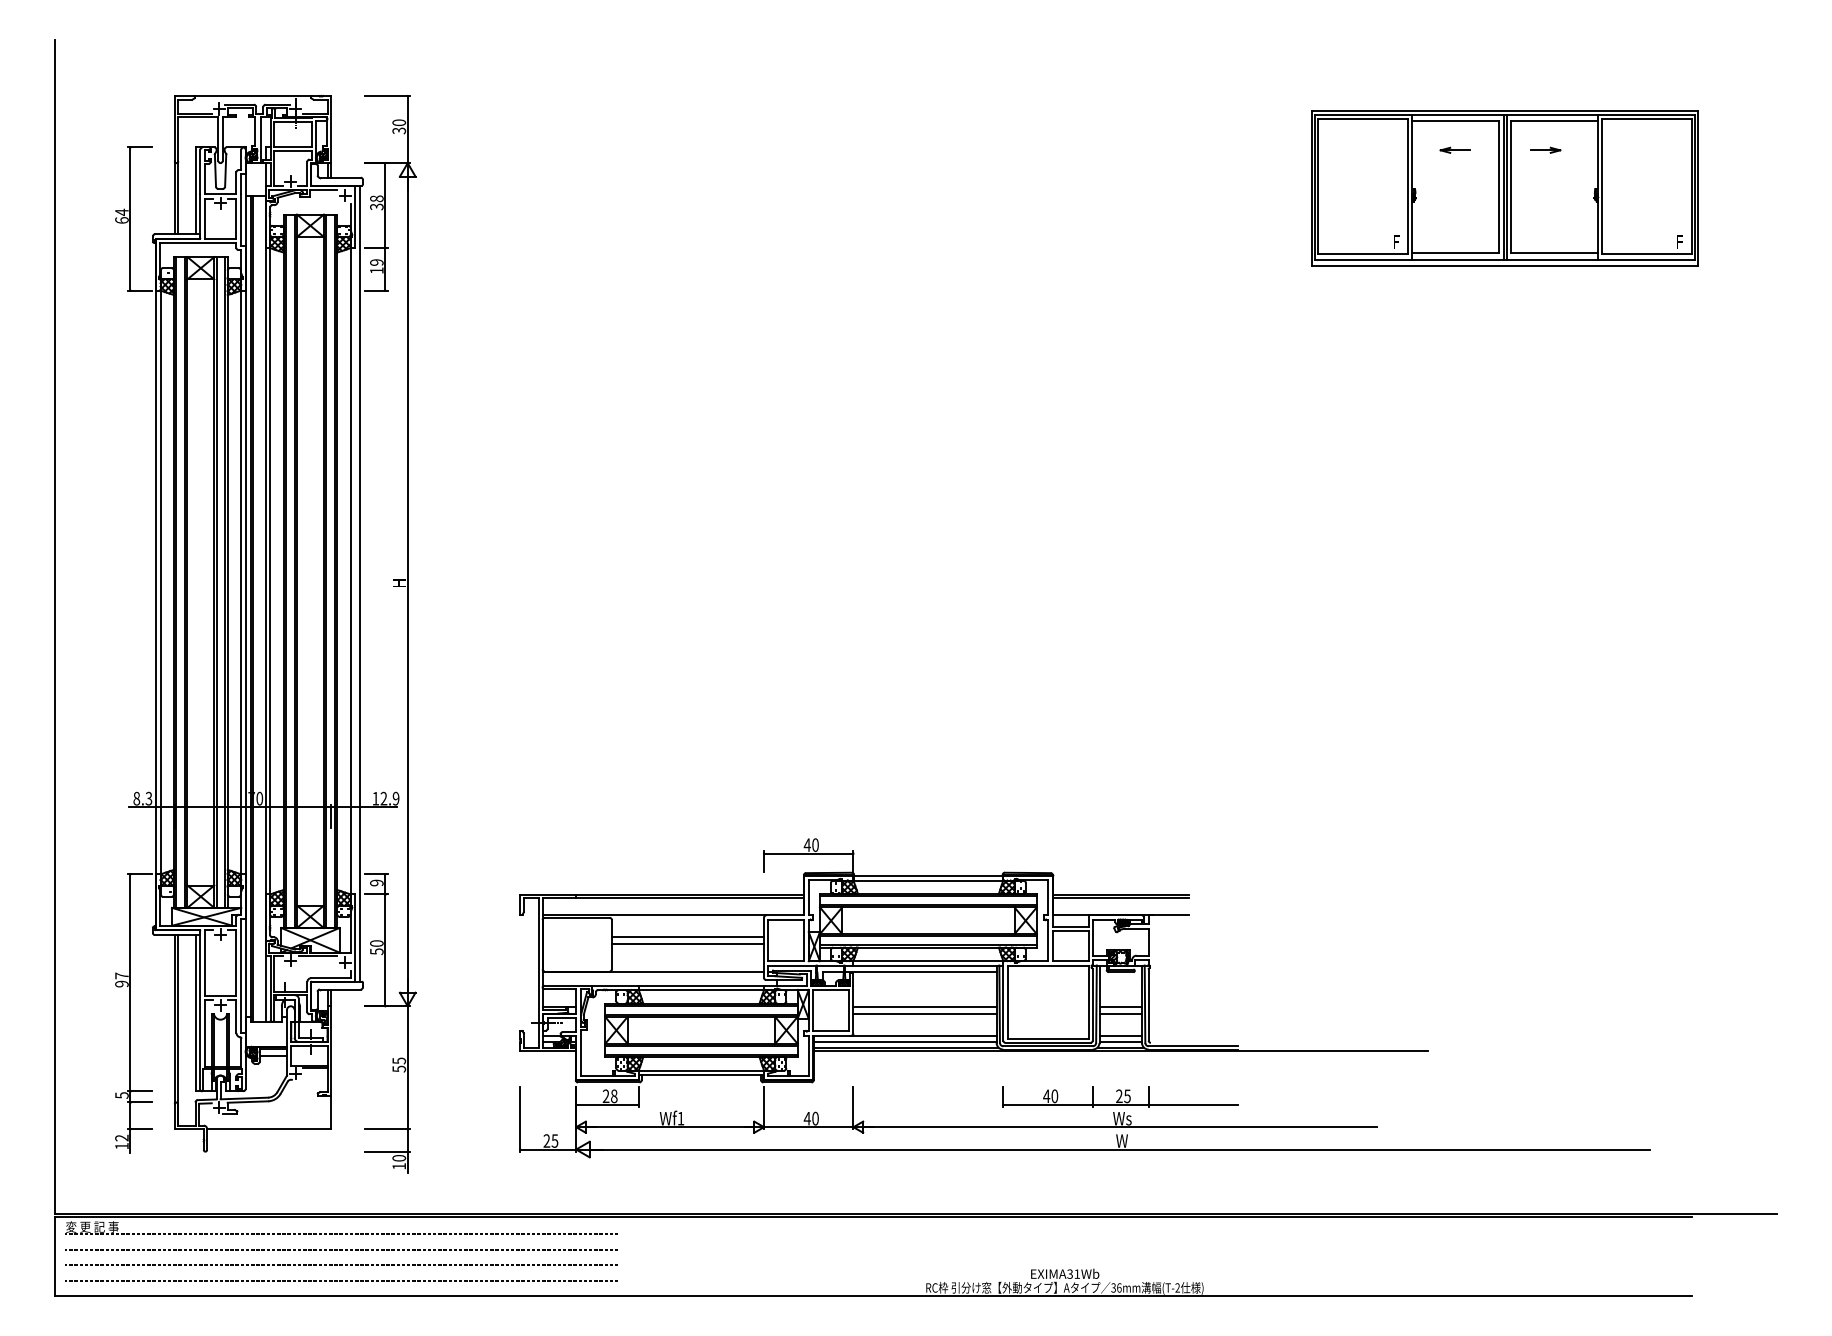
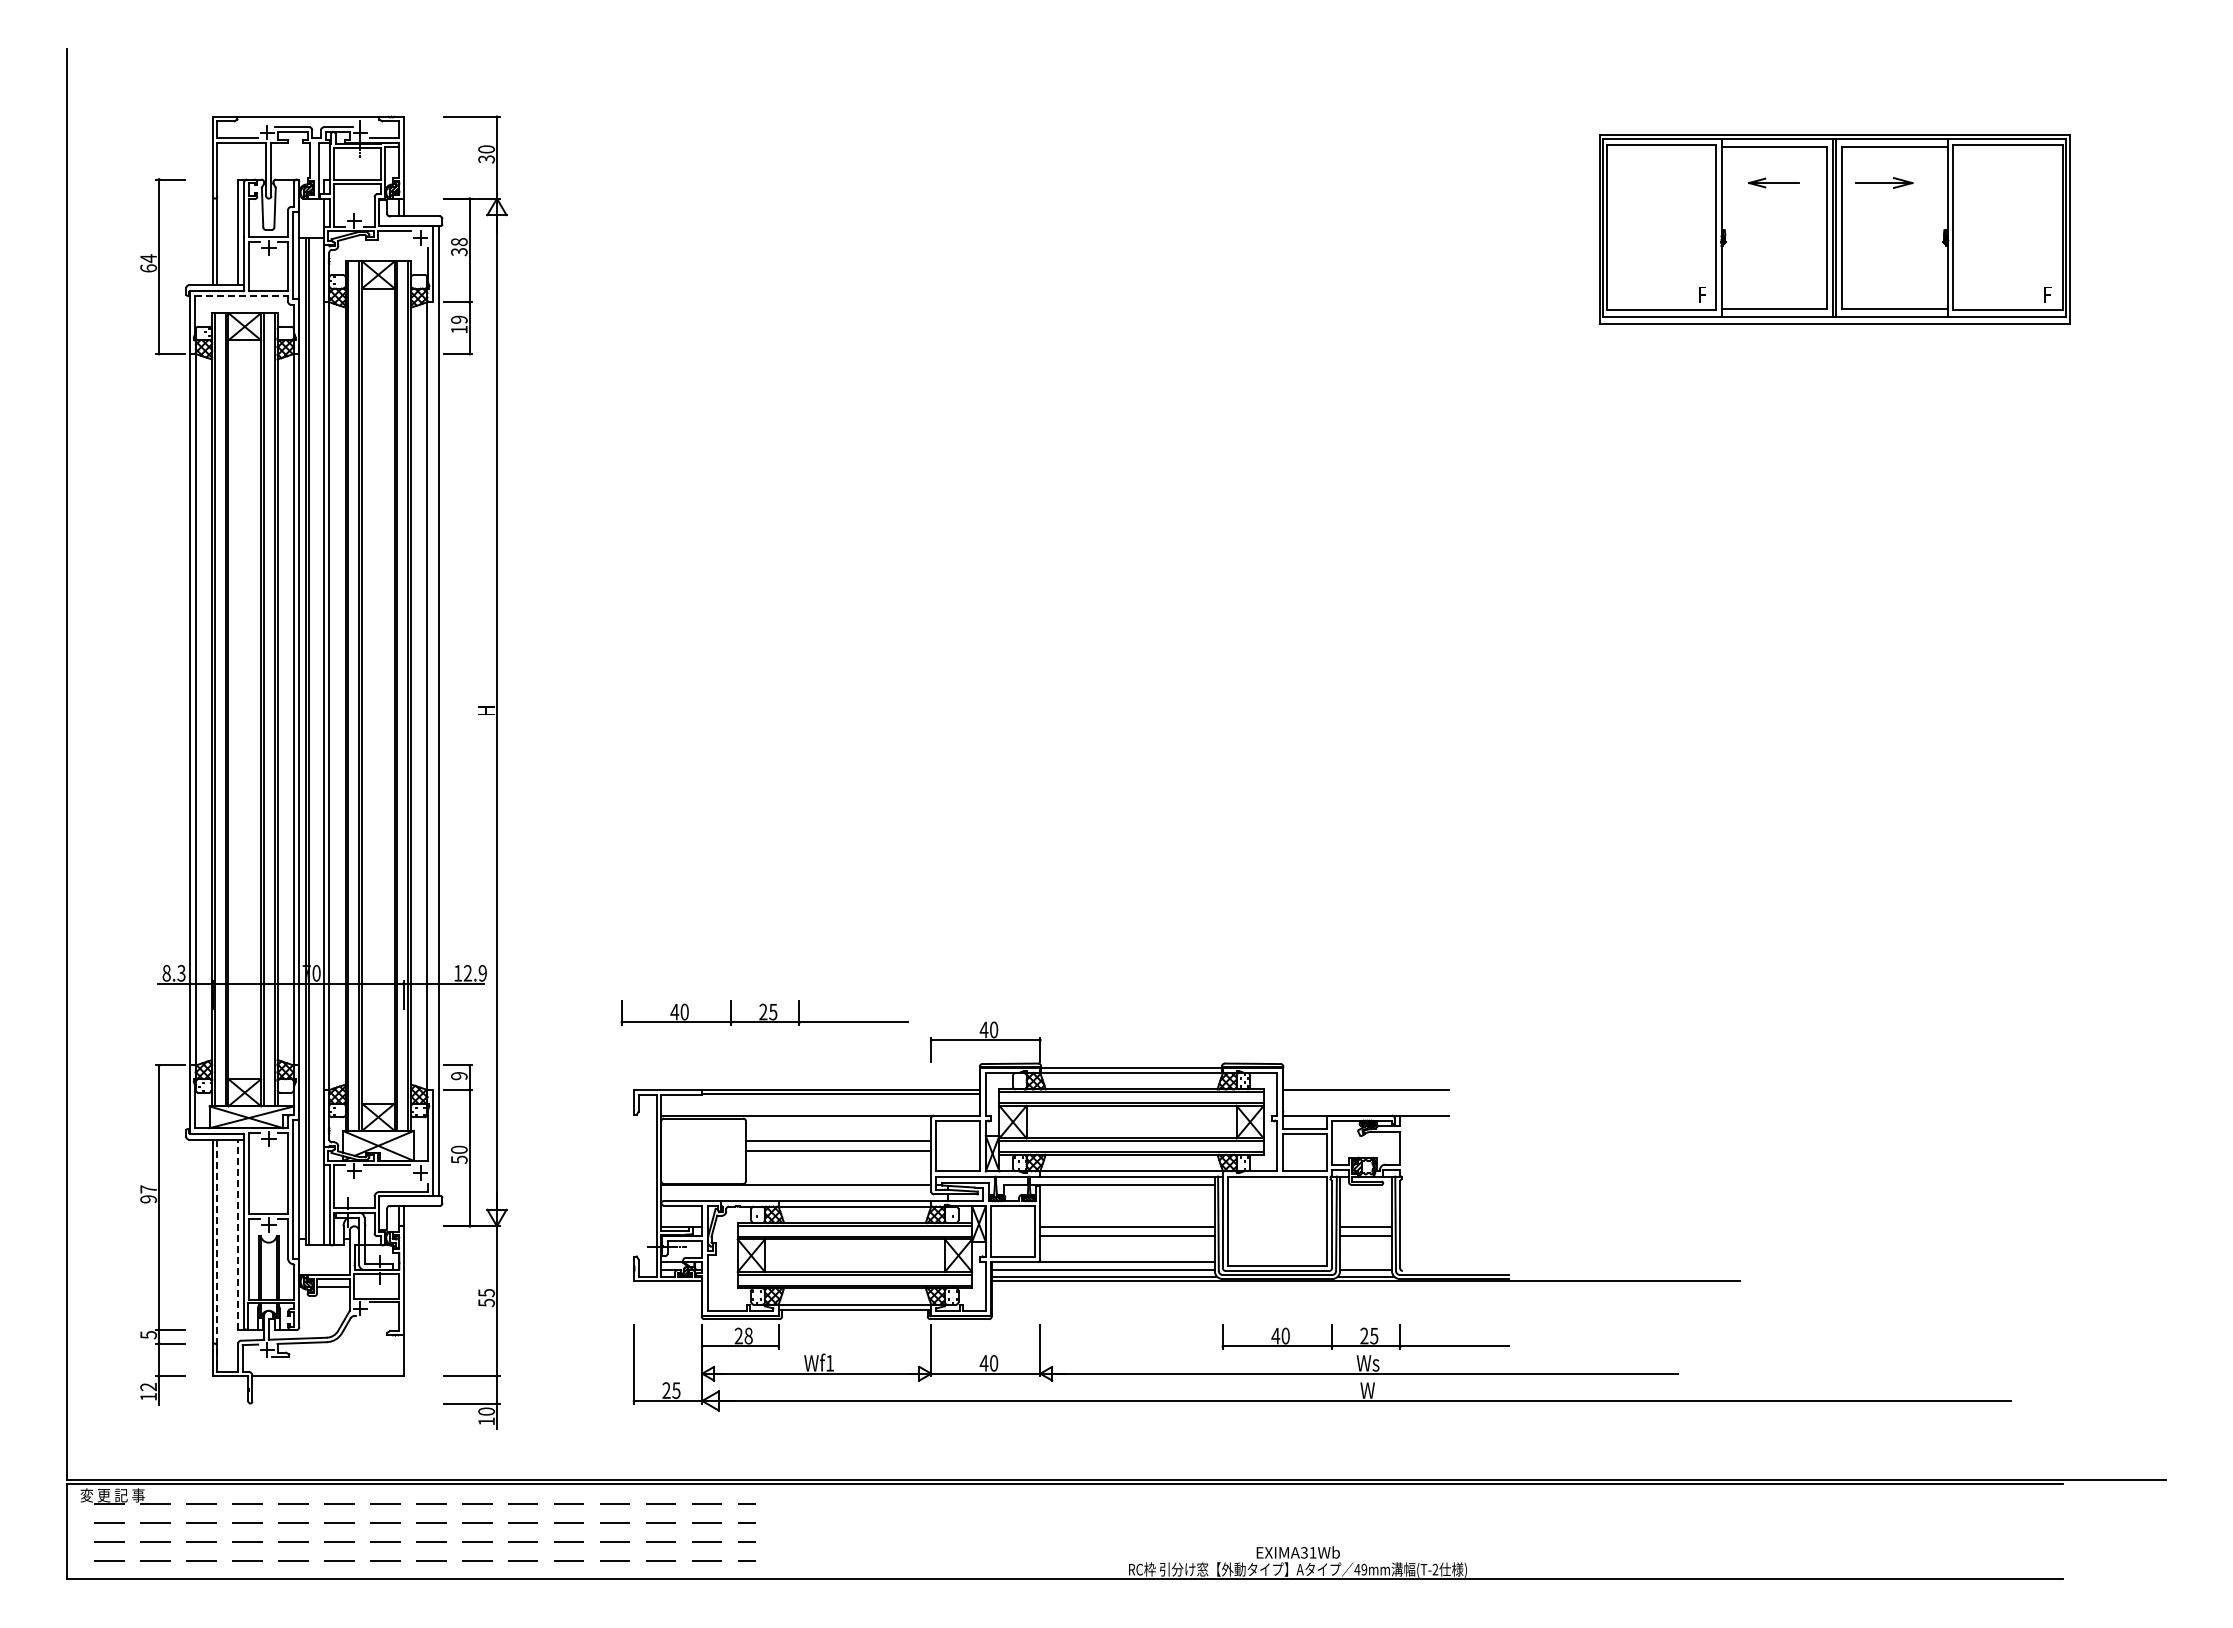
part: (1455, 149) -> (1773, 182), size x1.4
part: (1545, 149) -> (1883, 182), size x1.6
line: (198, 243) -> (242, 296), solid -> dashed
part: (627, 830) -> (764, 1012), added
line: (1120, 898) -> (1365, 1094), removed
line: (195, 1012) -> (238, 1234), solid -> dashed
line: (178, 1031) -> (217, 1256), solid -> dashed
line: (1120, 1035) -> (1365, 1262), removed
text: (1116, 1287) -> (1360, 1569), 36mm -> 49mm

